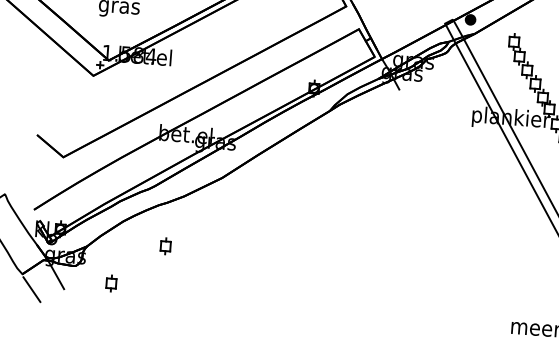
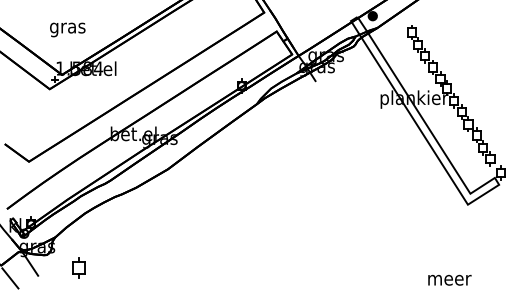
part: (165, 245) -> (123, 231), removed
part: (111, 282) -> (78, 267), size x1.4

